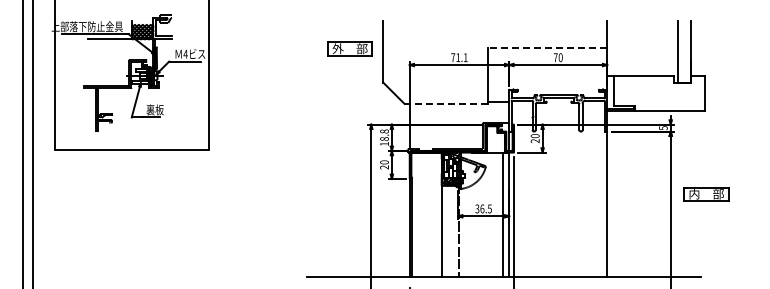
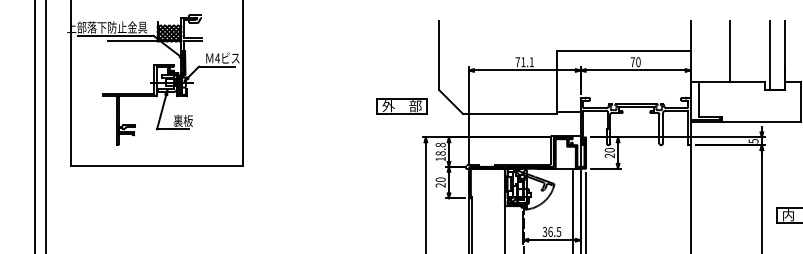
line: (547, 47) -> (623, 50), dashed -> solid
part: (349, 48) -> (401, 105), moved
line: (642, 48) -> (730, 51), added
line: (446, 103) -> (510, 113), dashed -> solid

